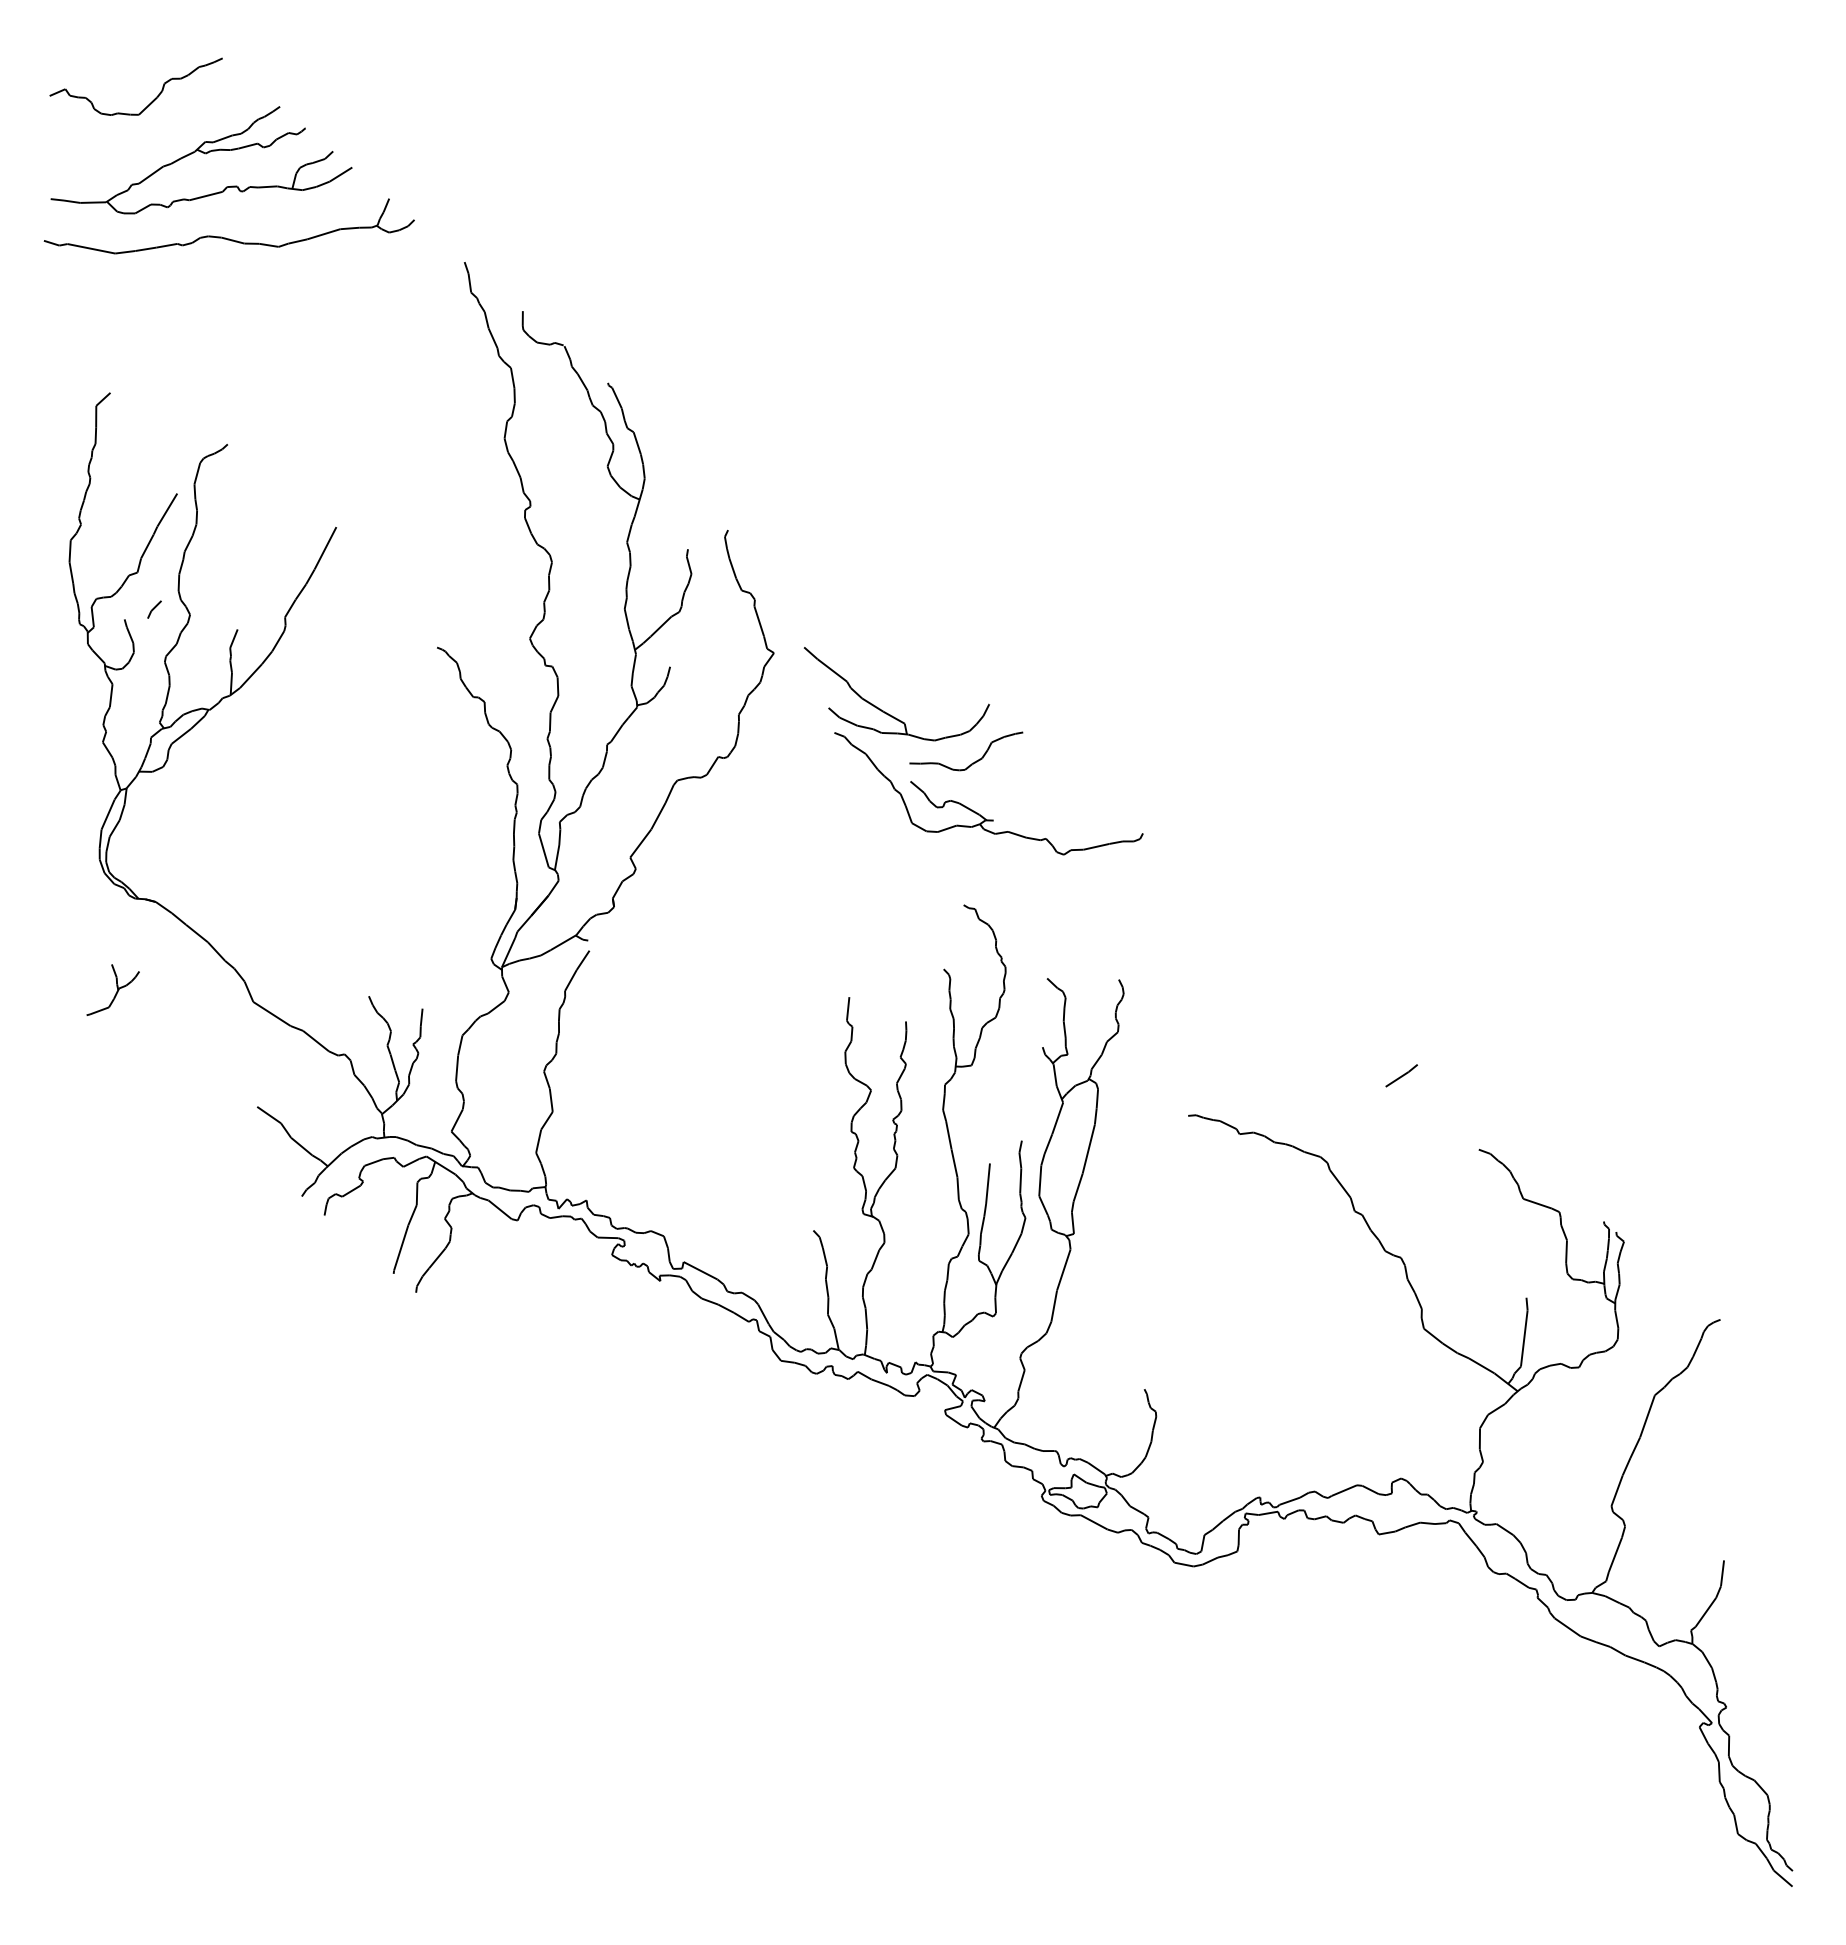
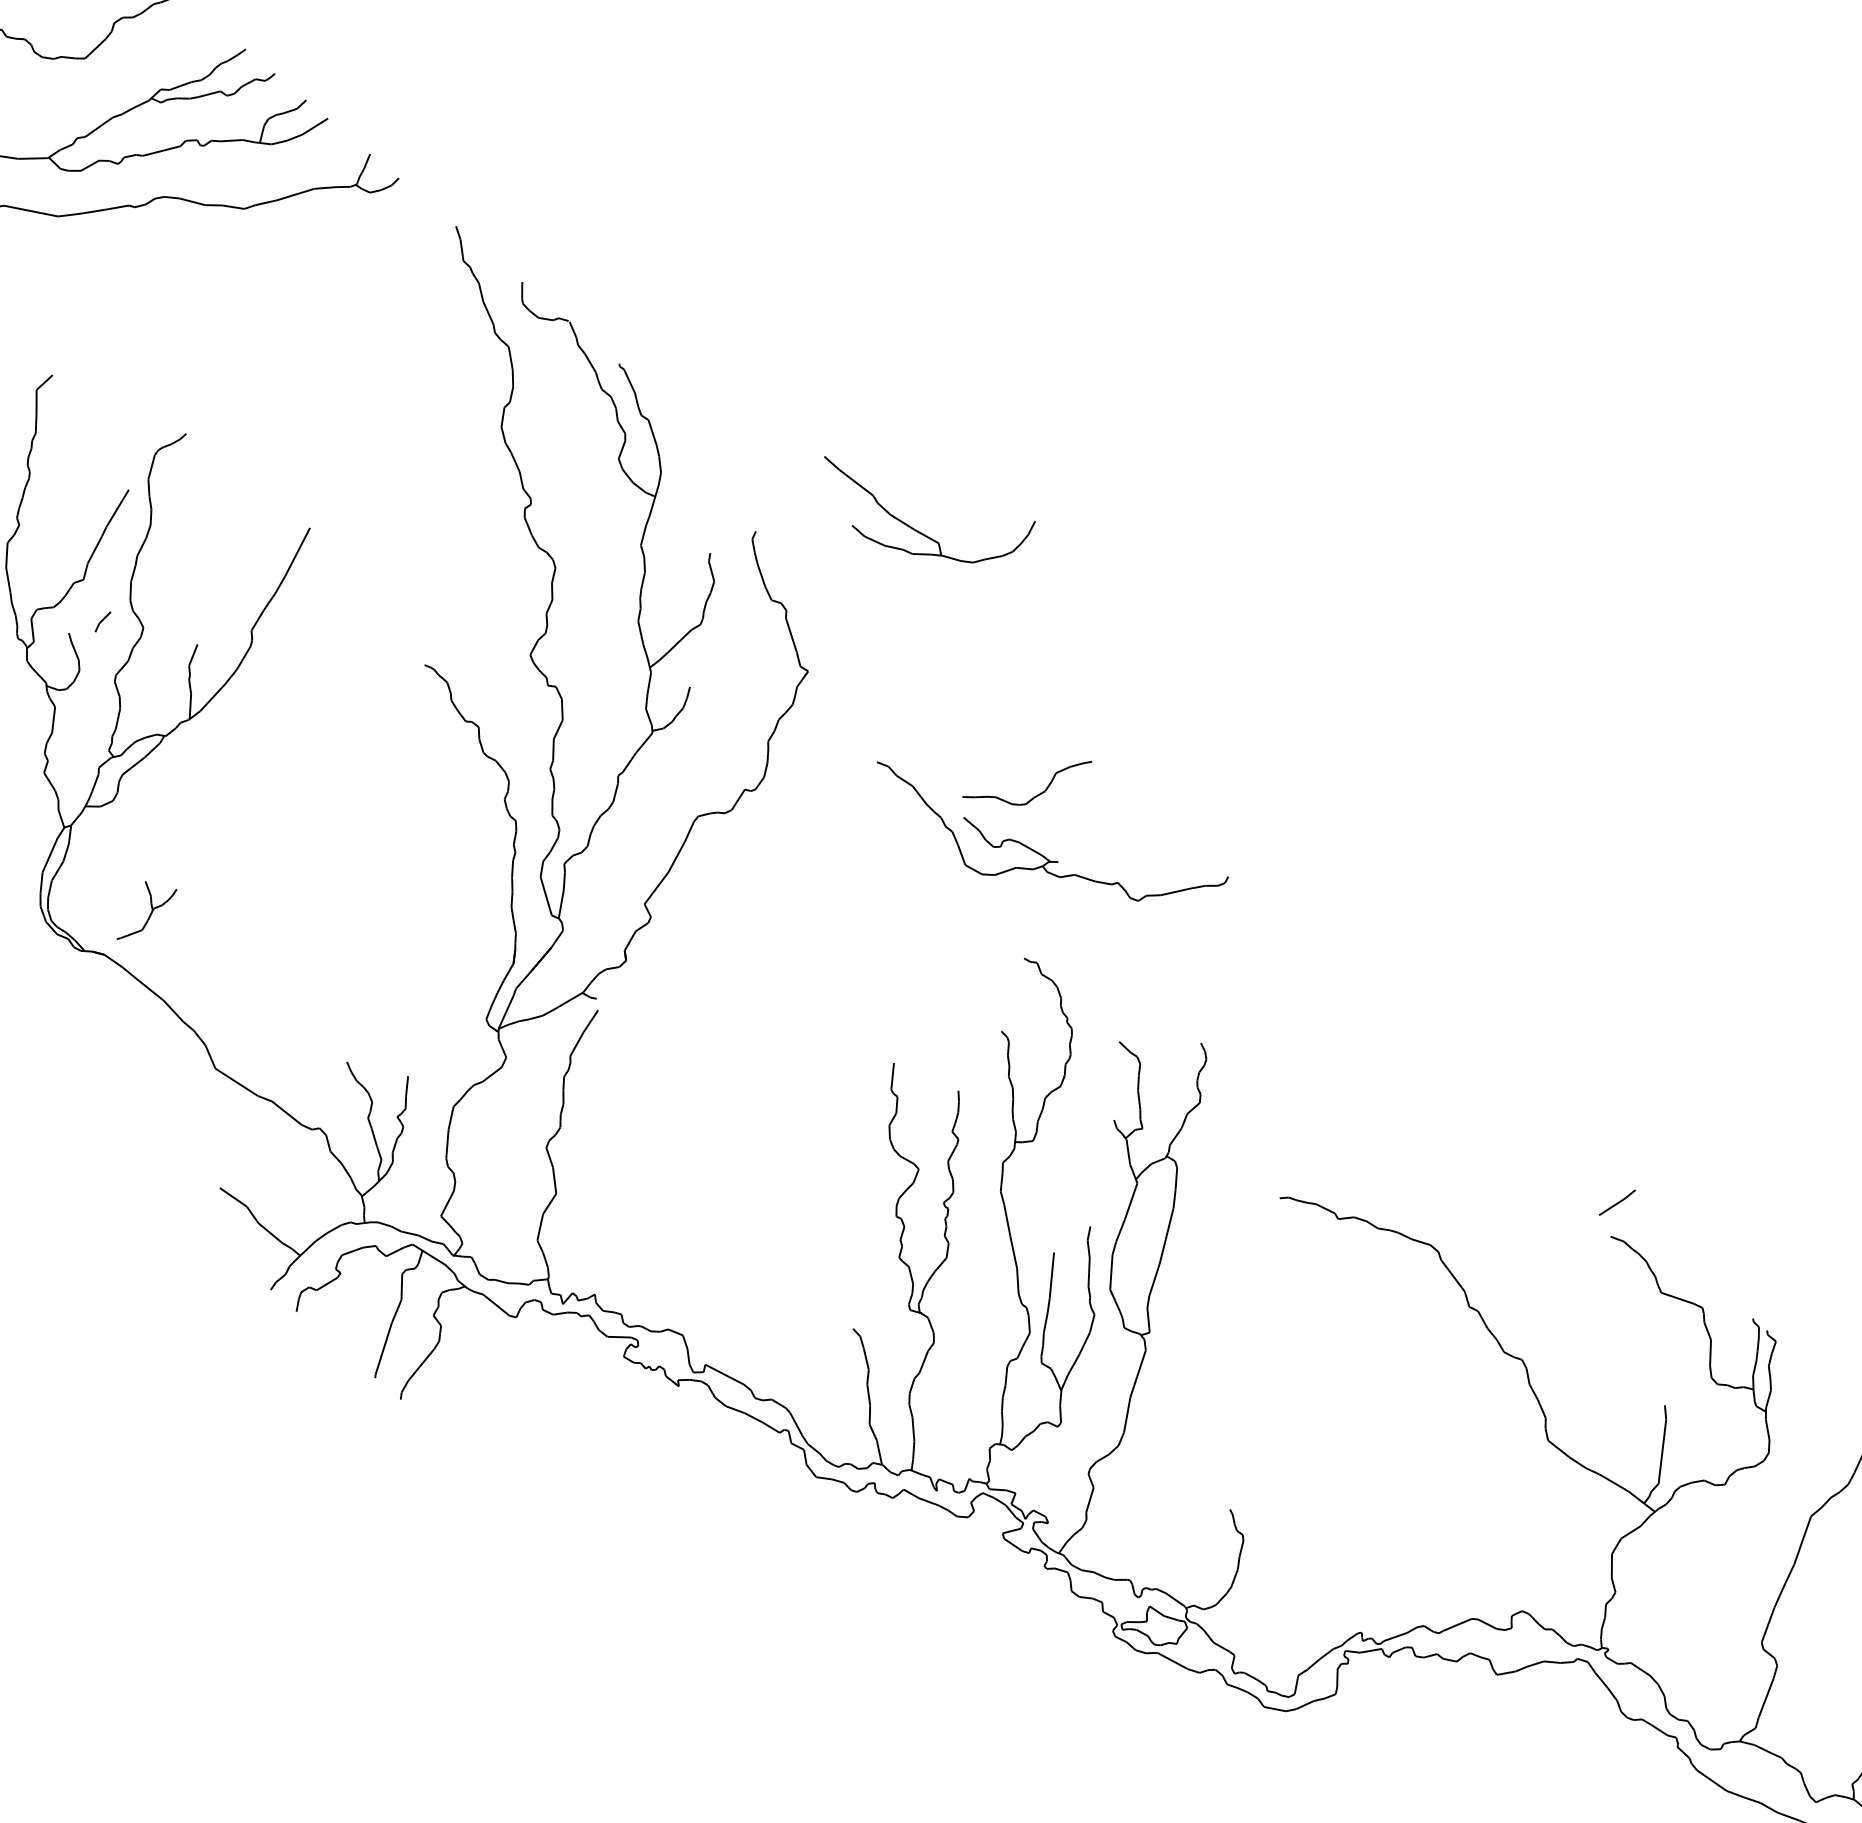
part: (887, 712) -> (919, 530), moved
part: (112, 989) -> (146, 909), moved
line: (1401, 1075) -> (1617, 1202), moved

